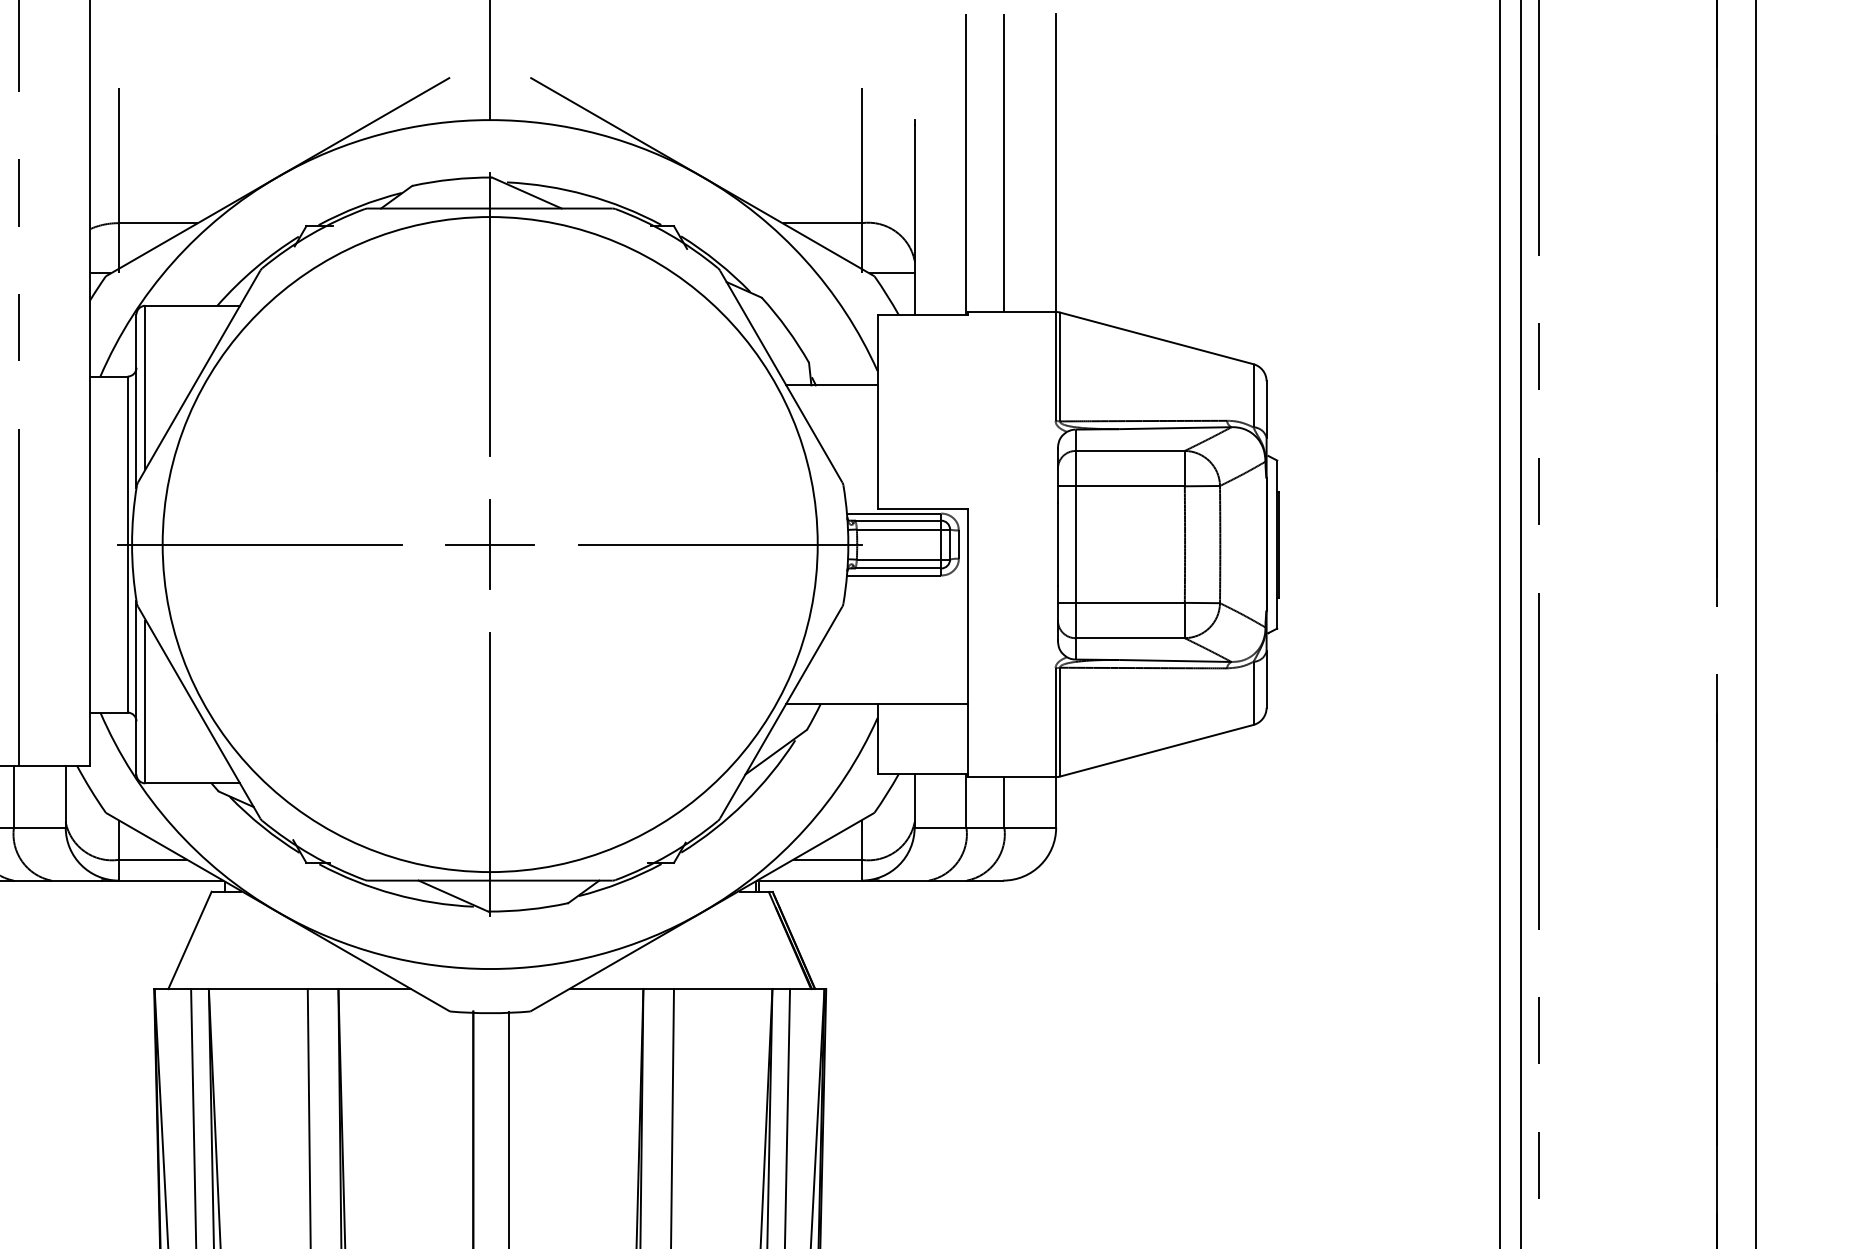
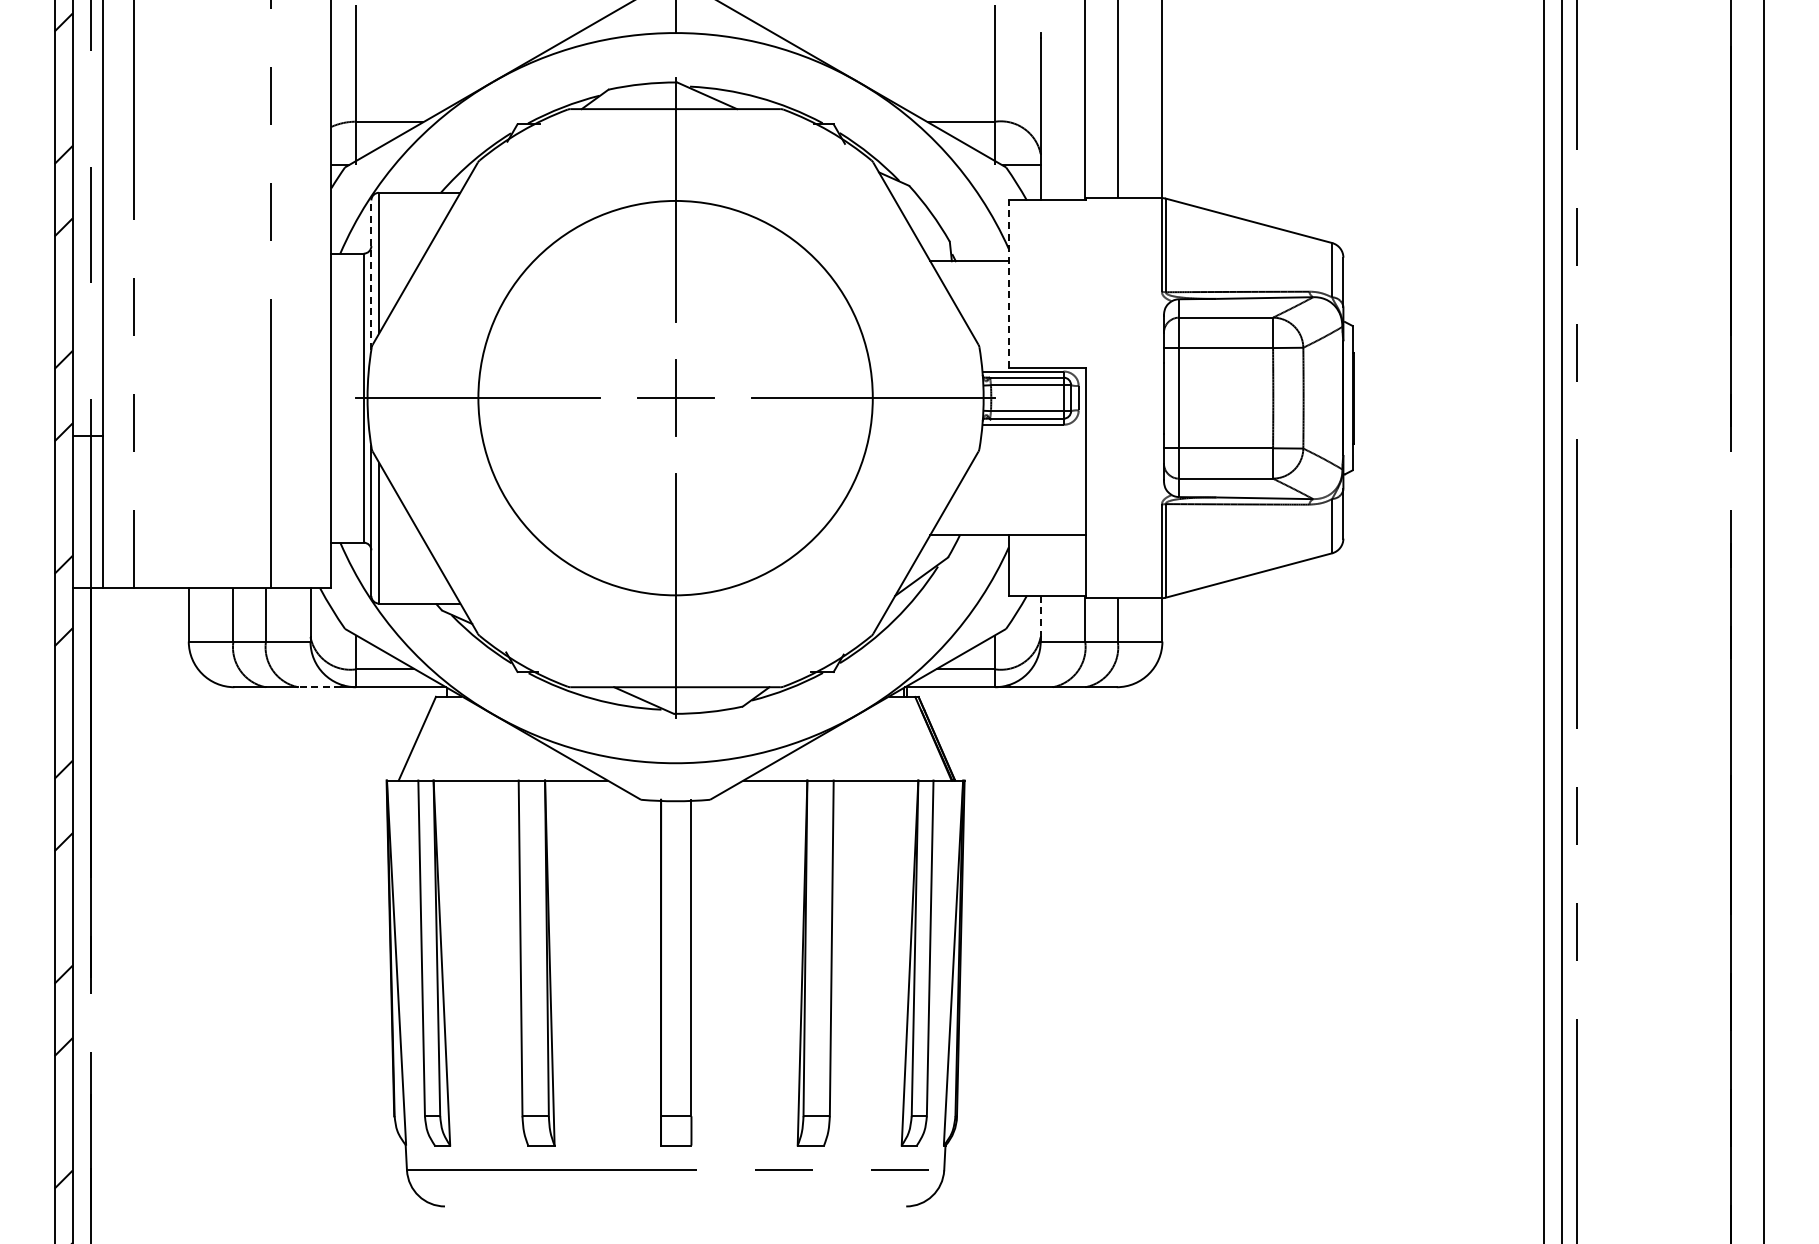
line: (136, 401) -> (371, 275), solid -> dashed
line: (877, 412) -> (1008, 284), solid -> dashed
circle: (490, 543) -> (675, 397), size x0.7
line: (914, 798) -> (1040, 616), solid -> dashed
line: (76, 880) -> (319, 687), solid -> dashed

